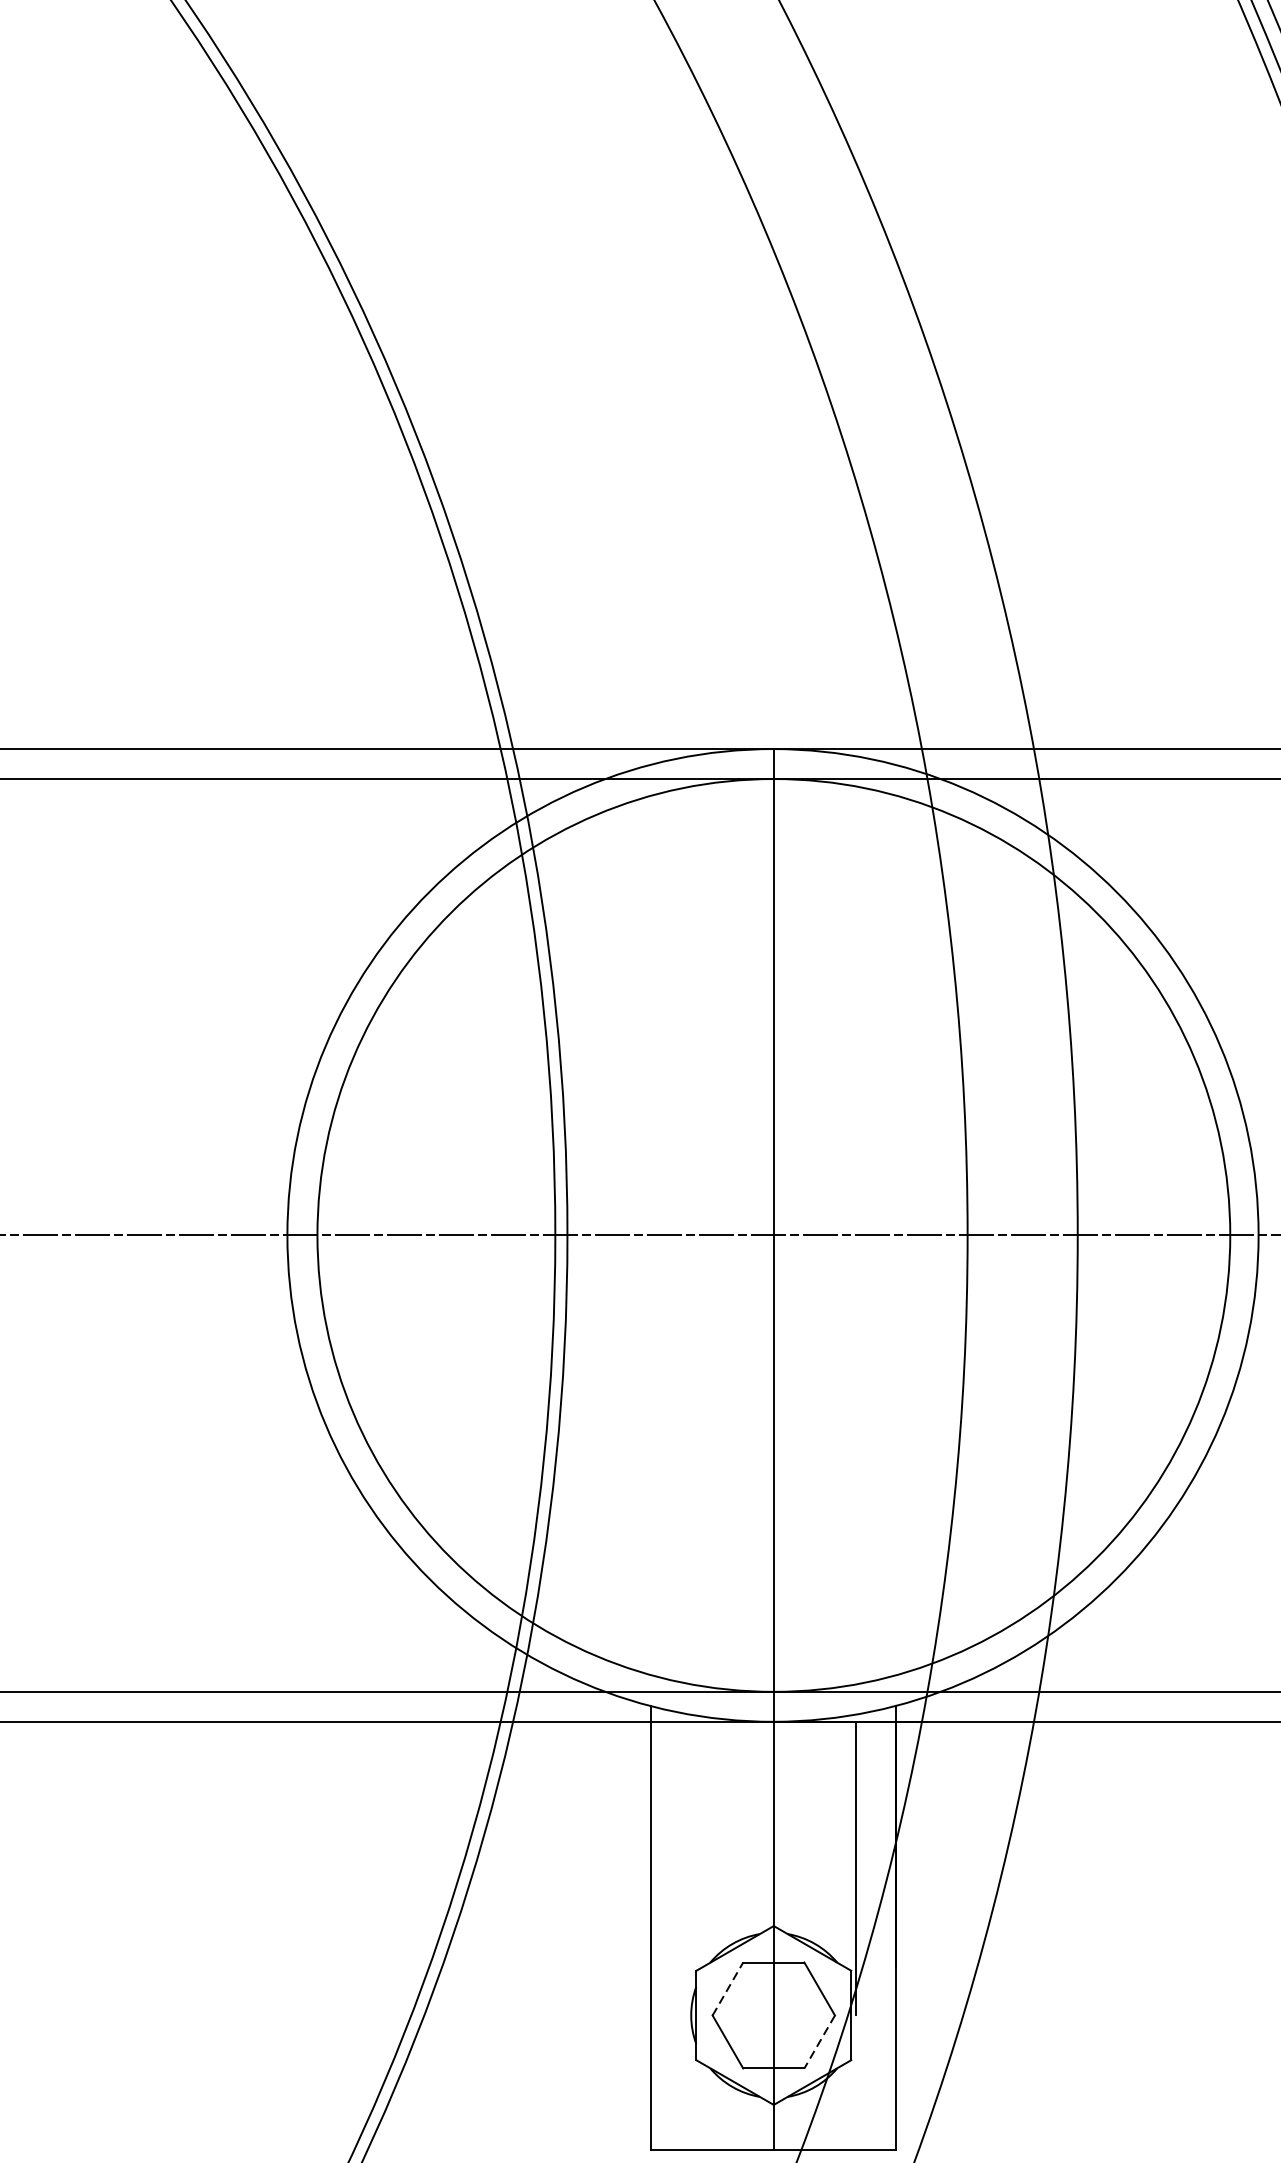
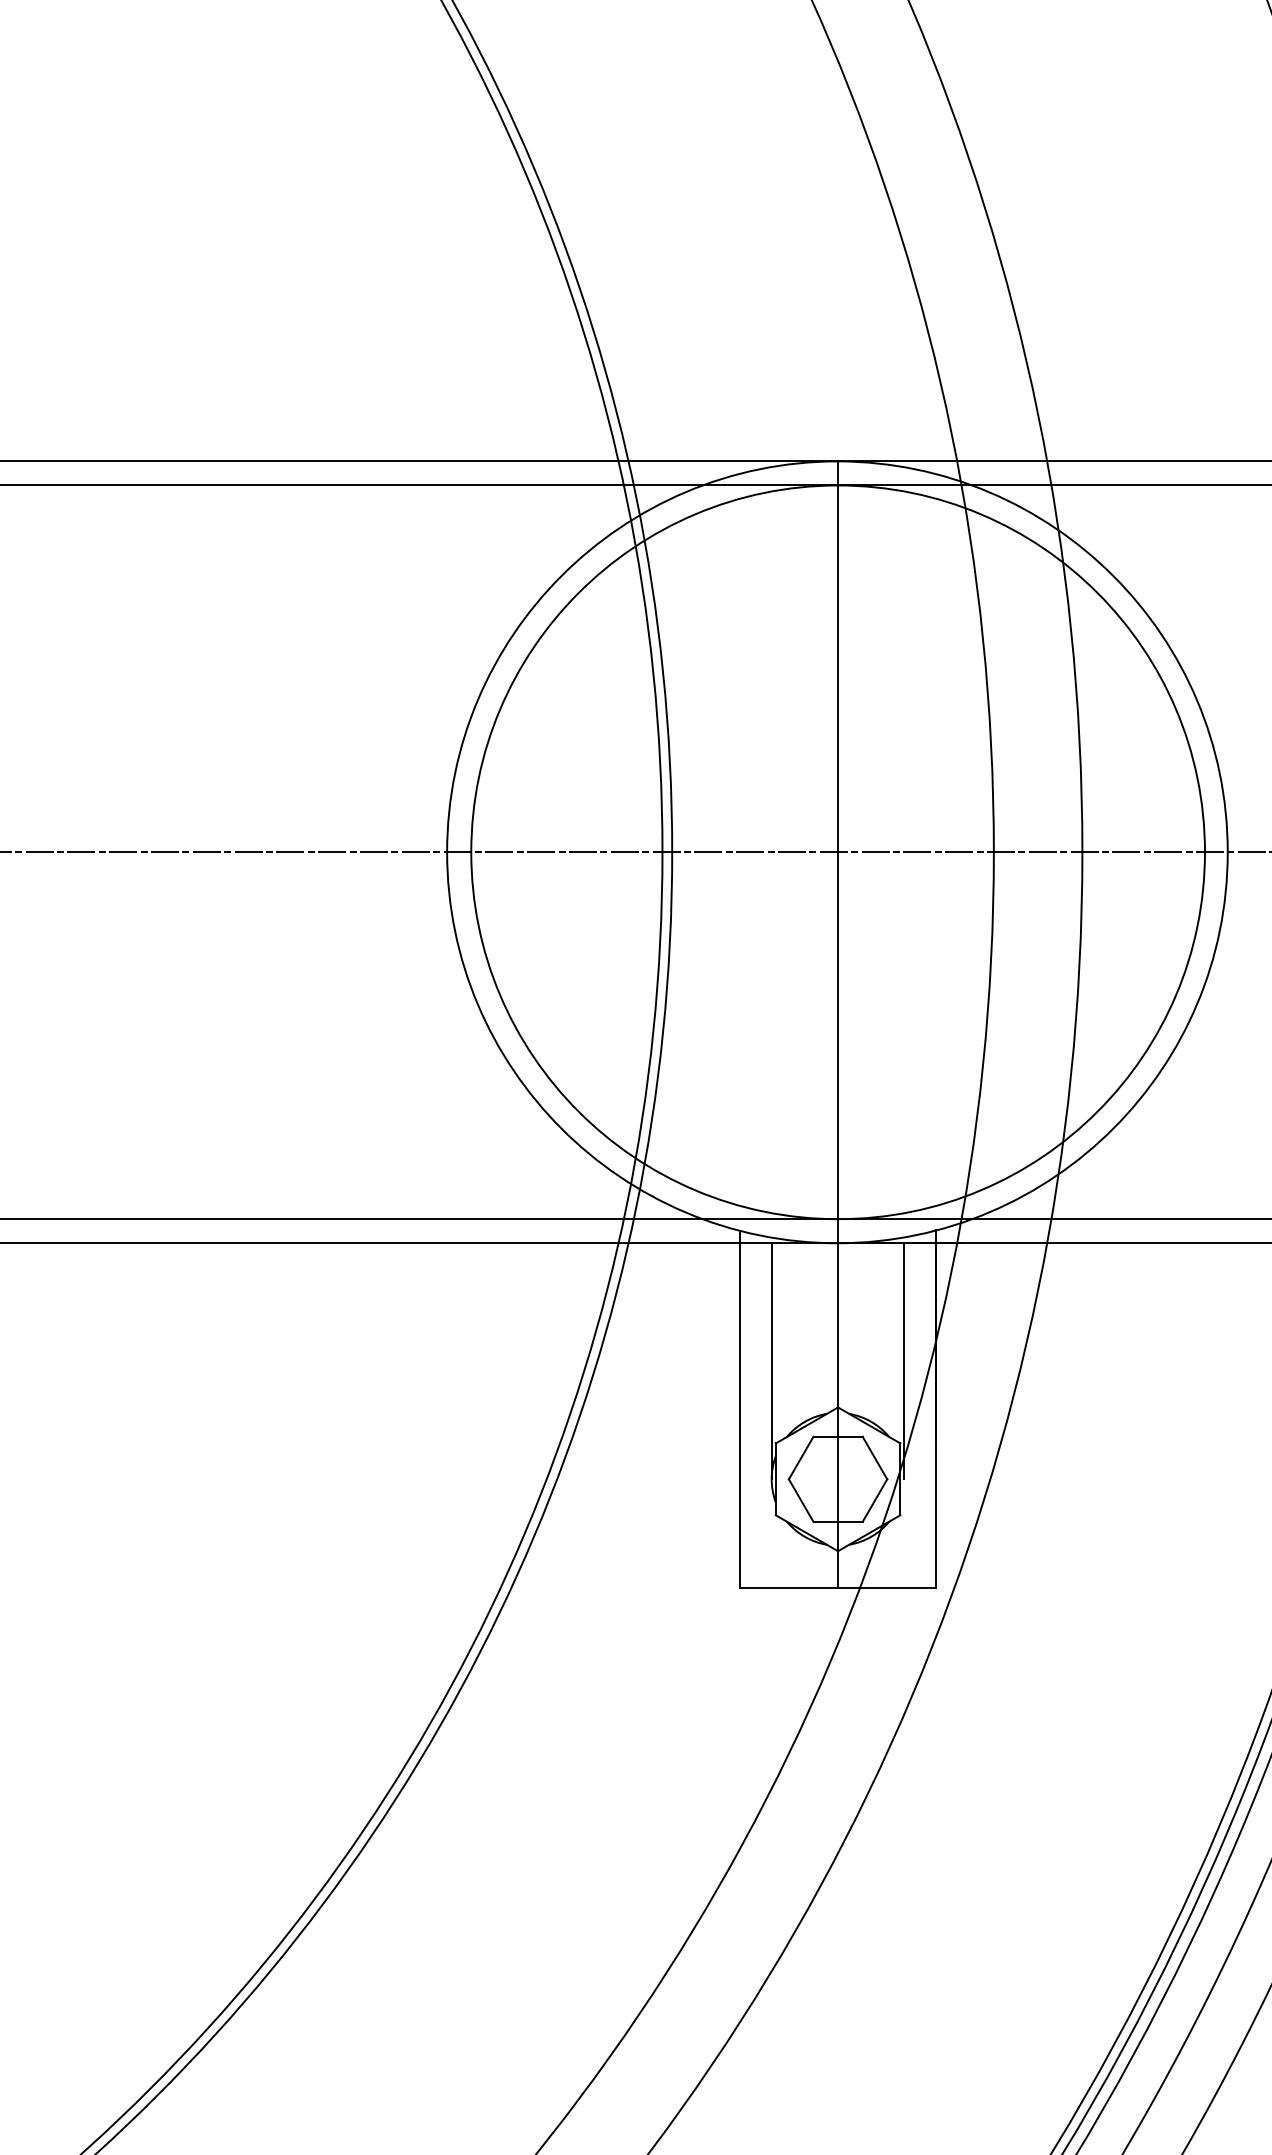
line: (690, 1868) -> (771, 1361), added
line: (728, 1989) -> (801, 1458), dashed -> solid
line: (819, 2041) -> (874, 1500), dashed -> solid

